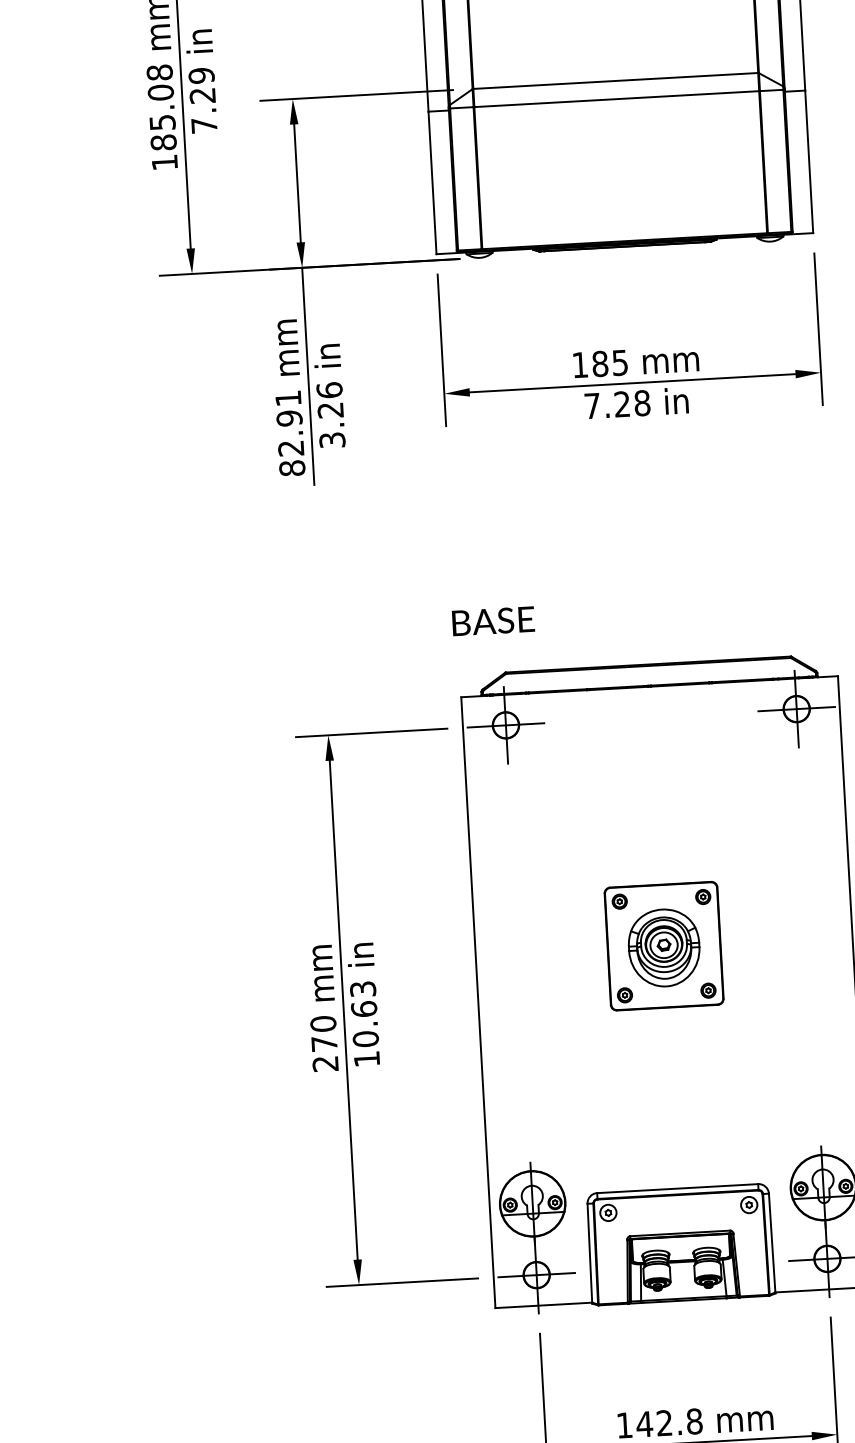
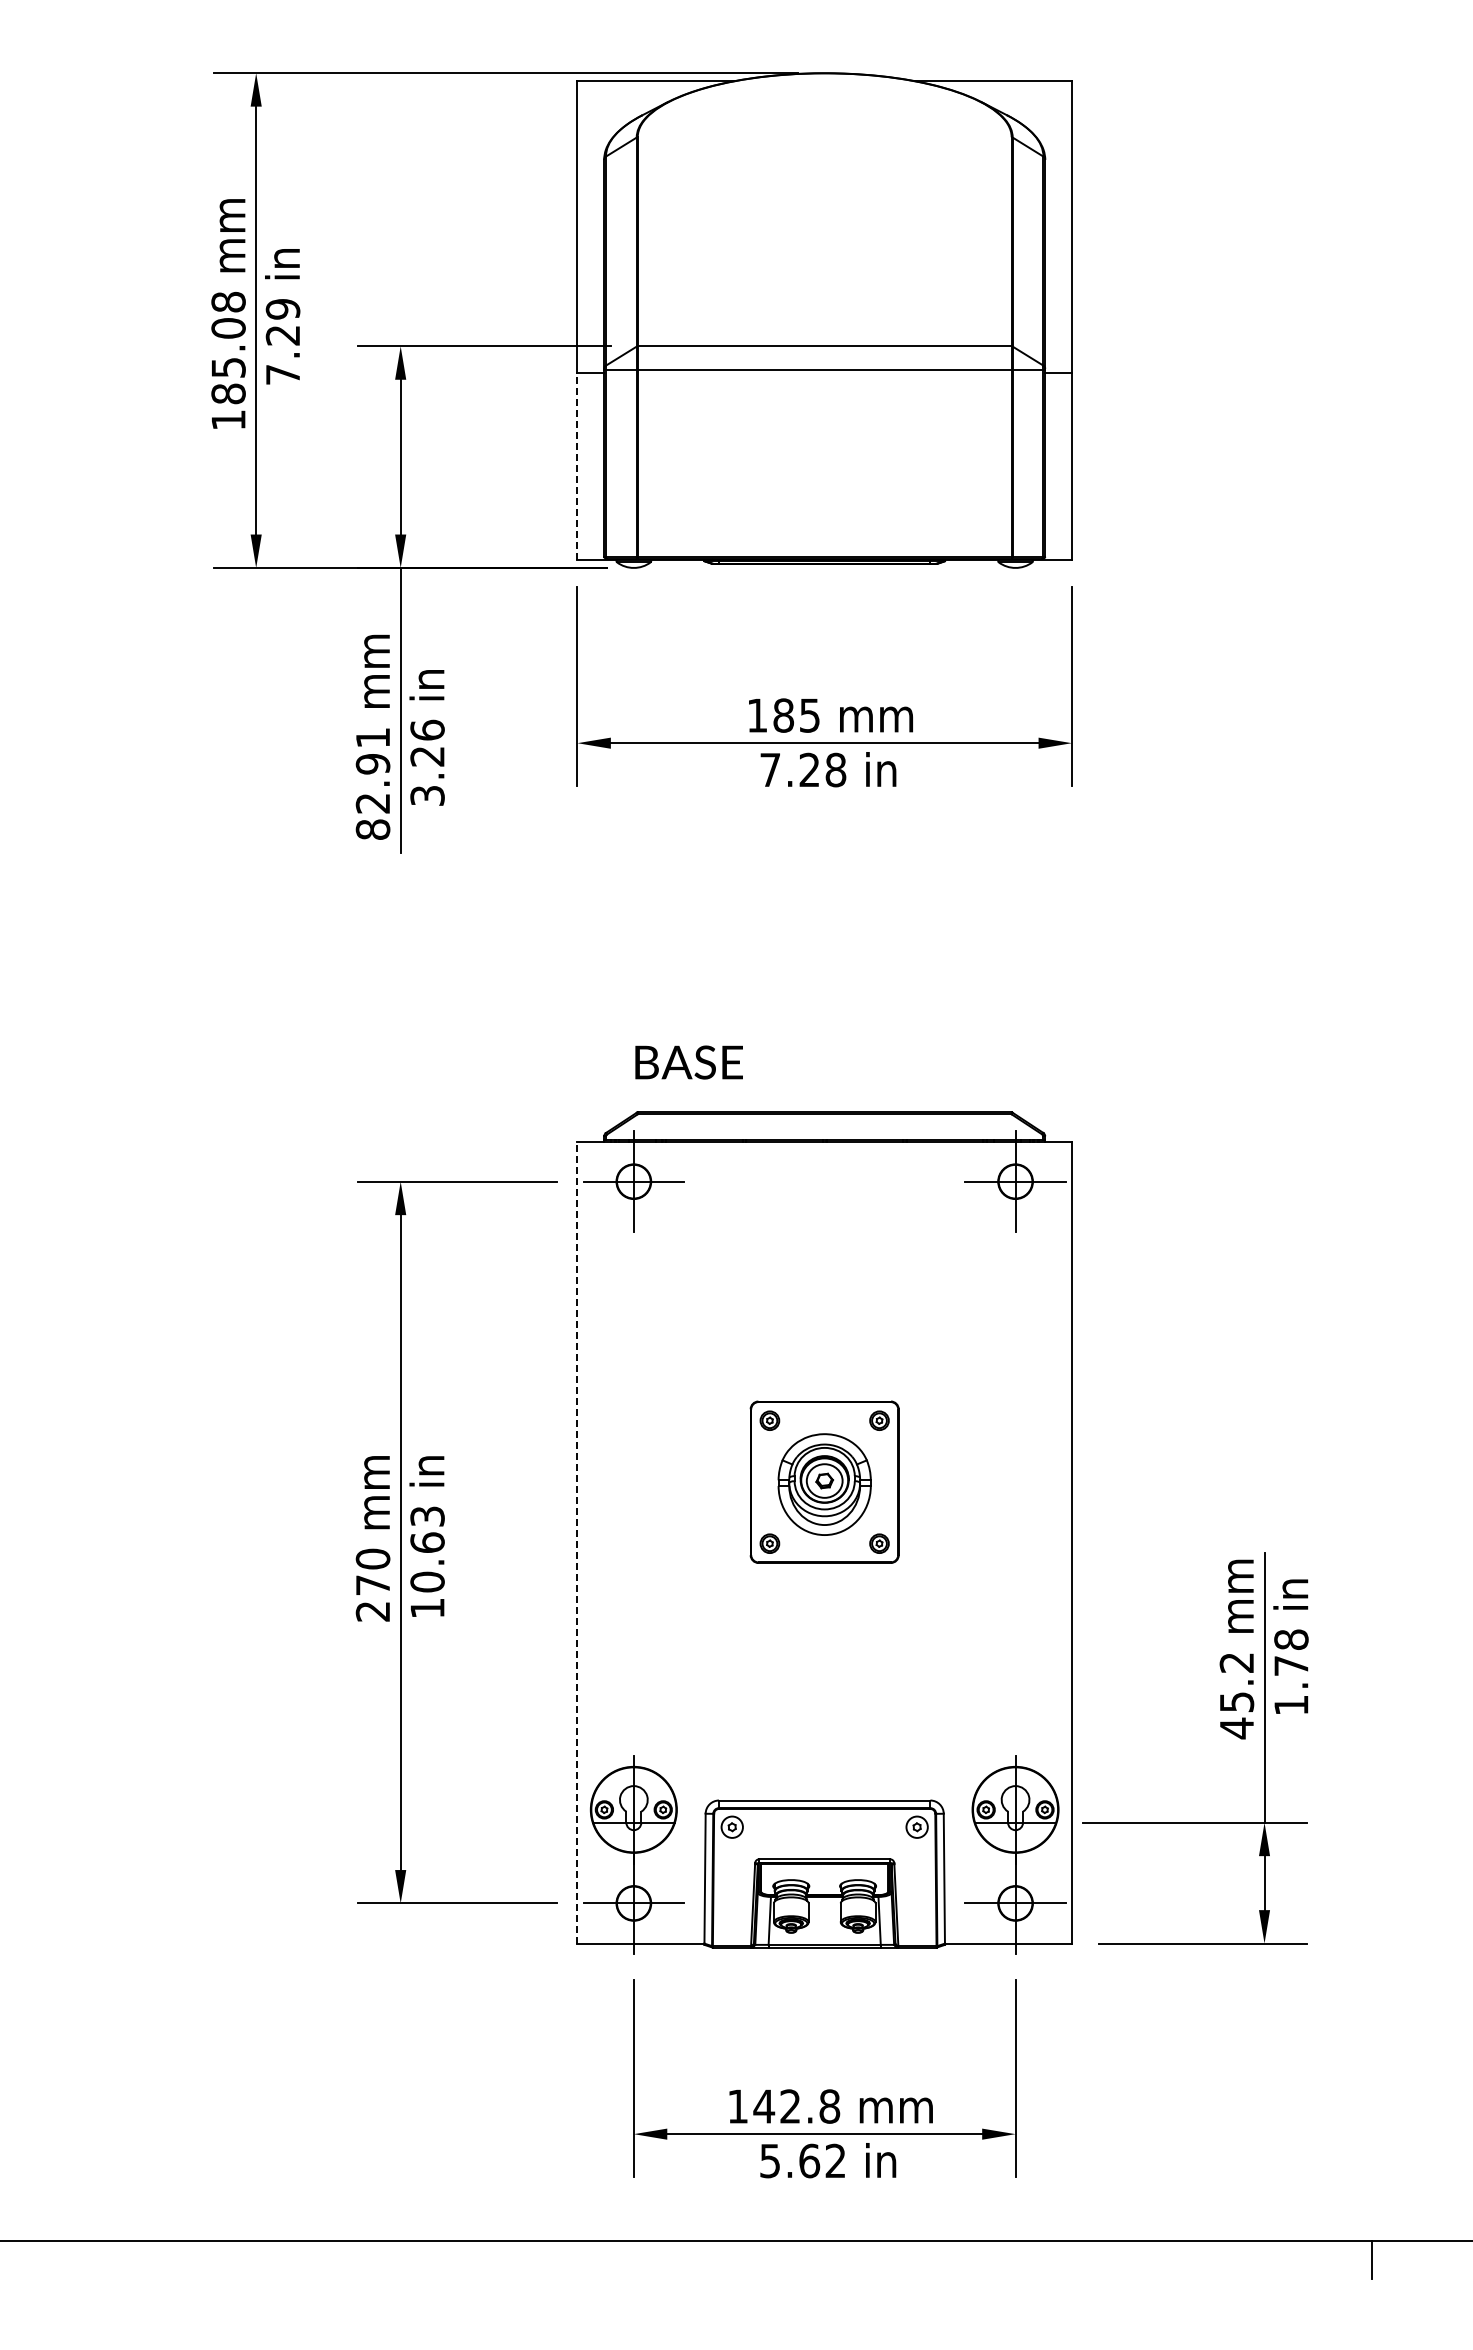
line: (432, 183) -> (577, 466), solid -> dashed
text: (492, 621) -> (688, 1062), moved
line: (478, 1002) -> (577, 1542), solid -> dashed

